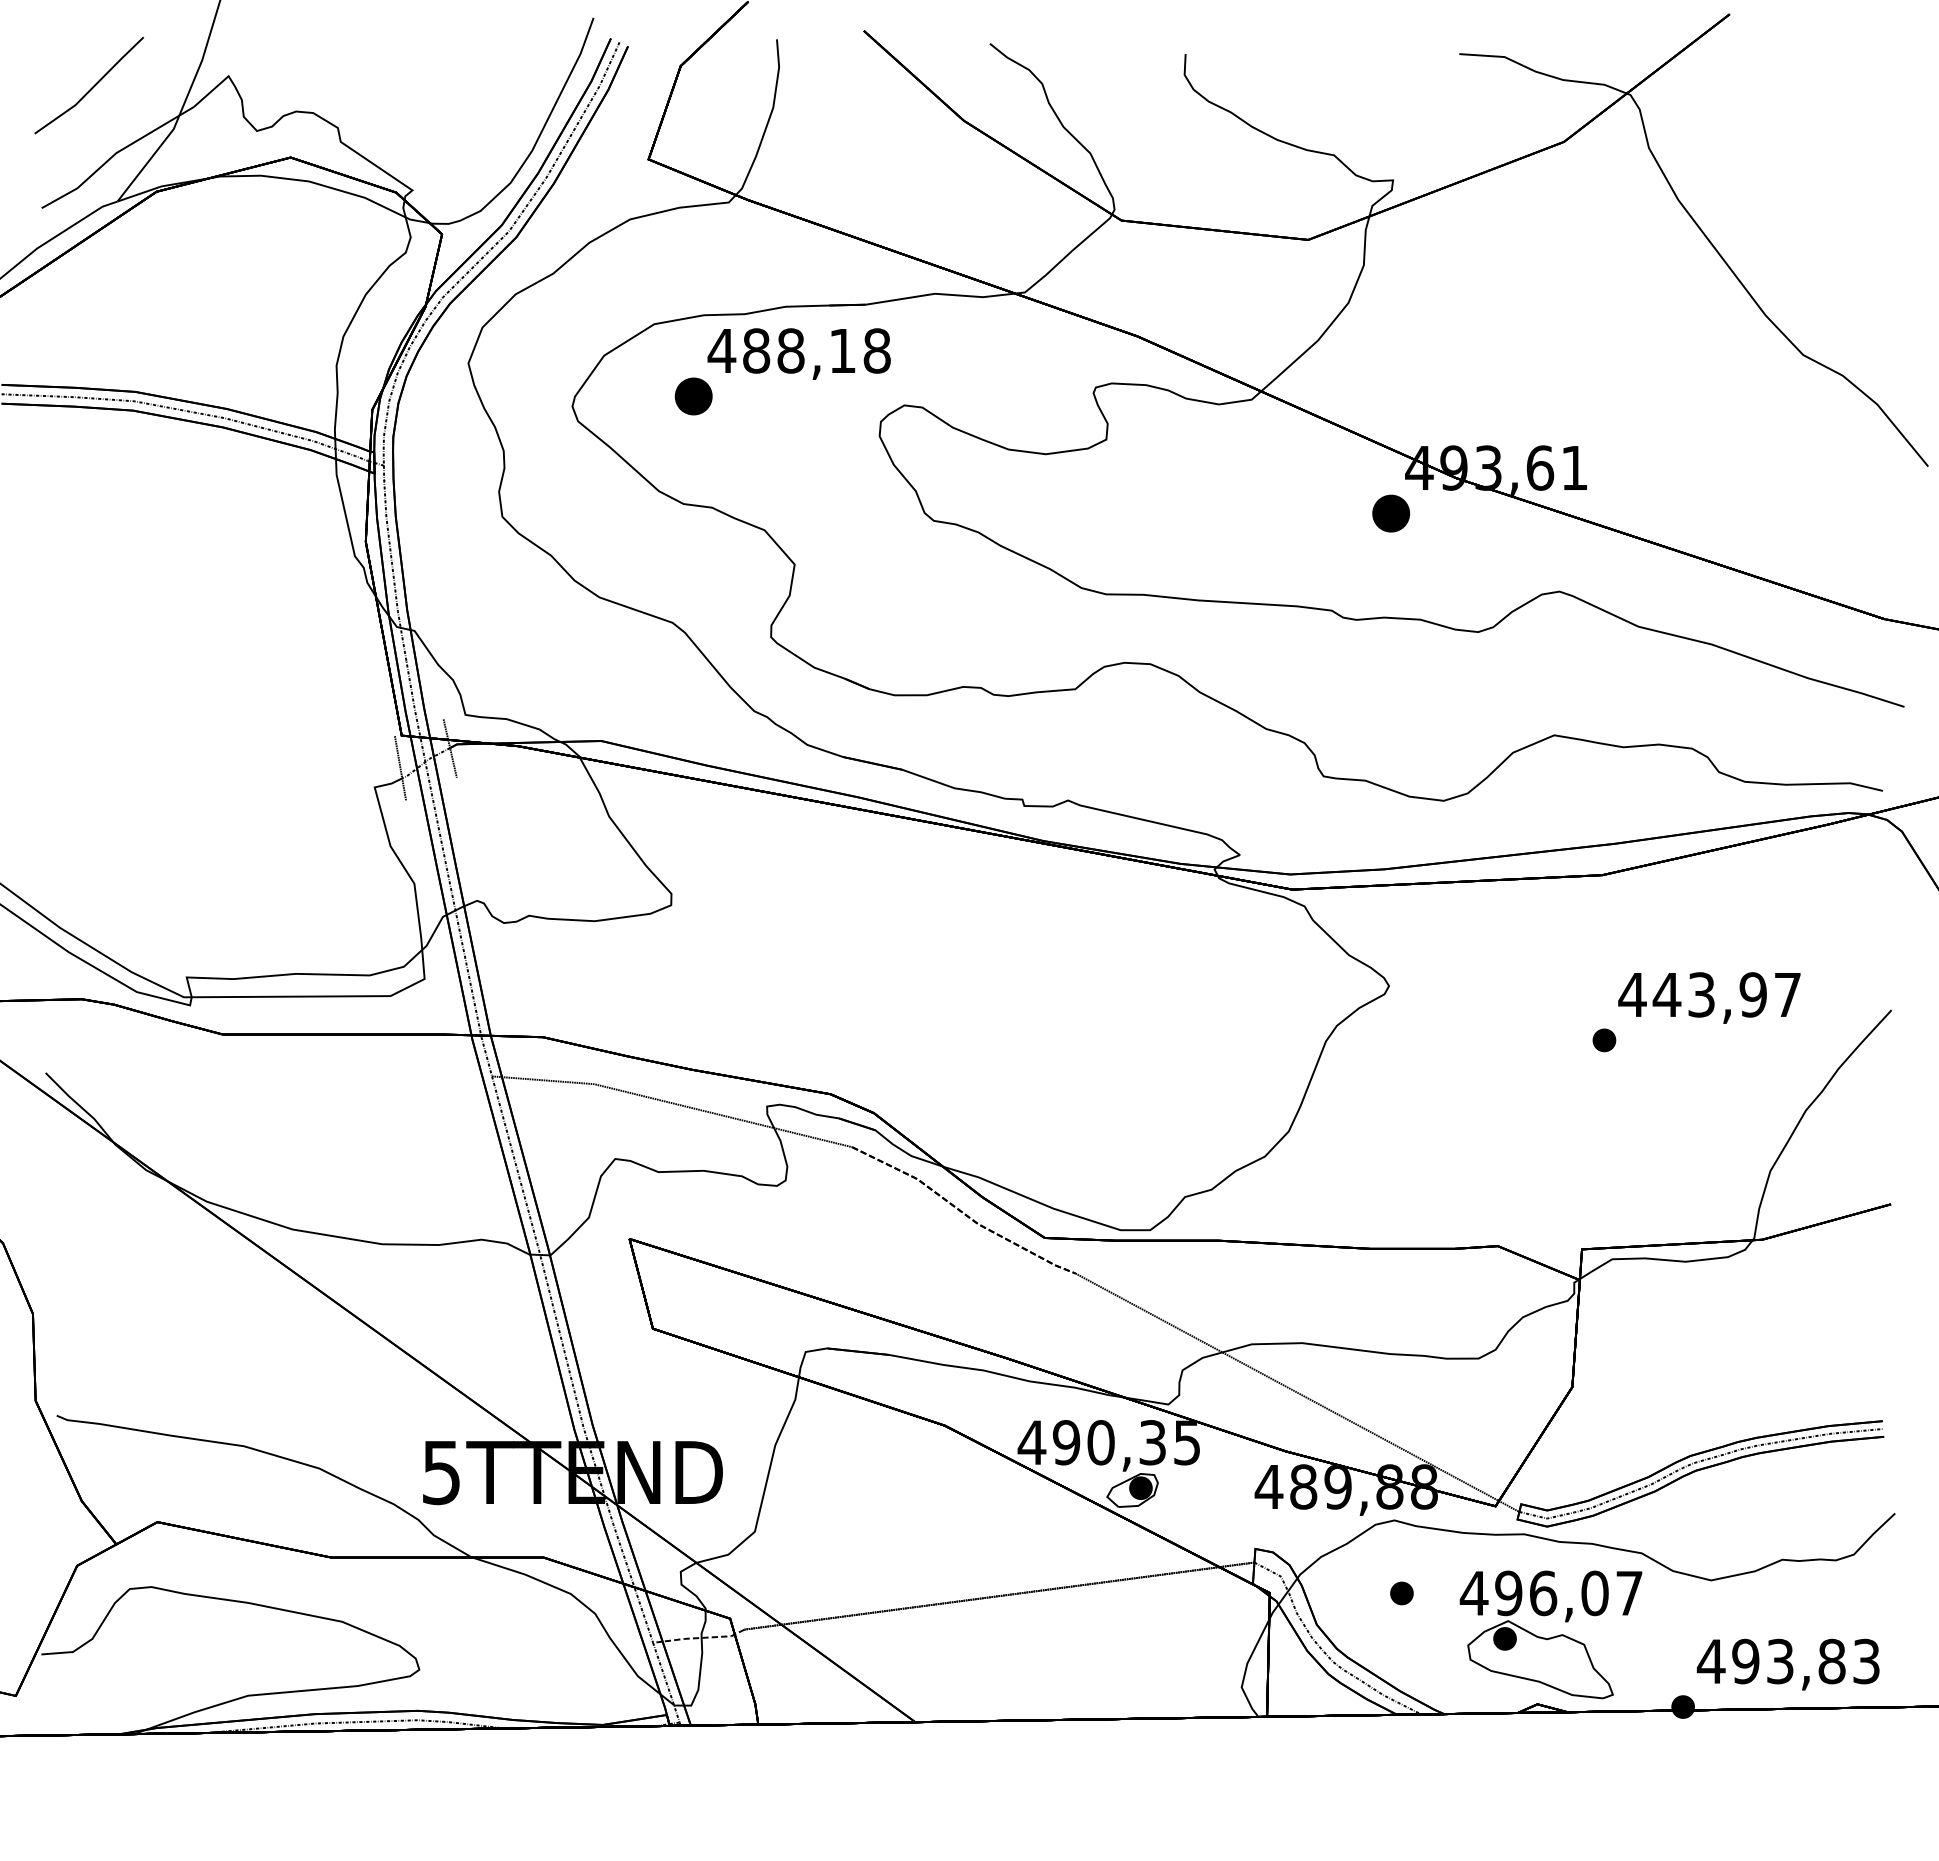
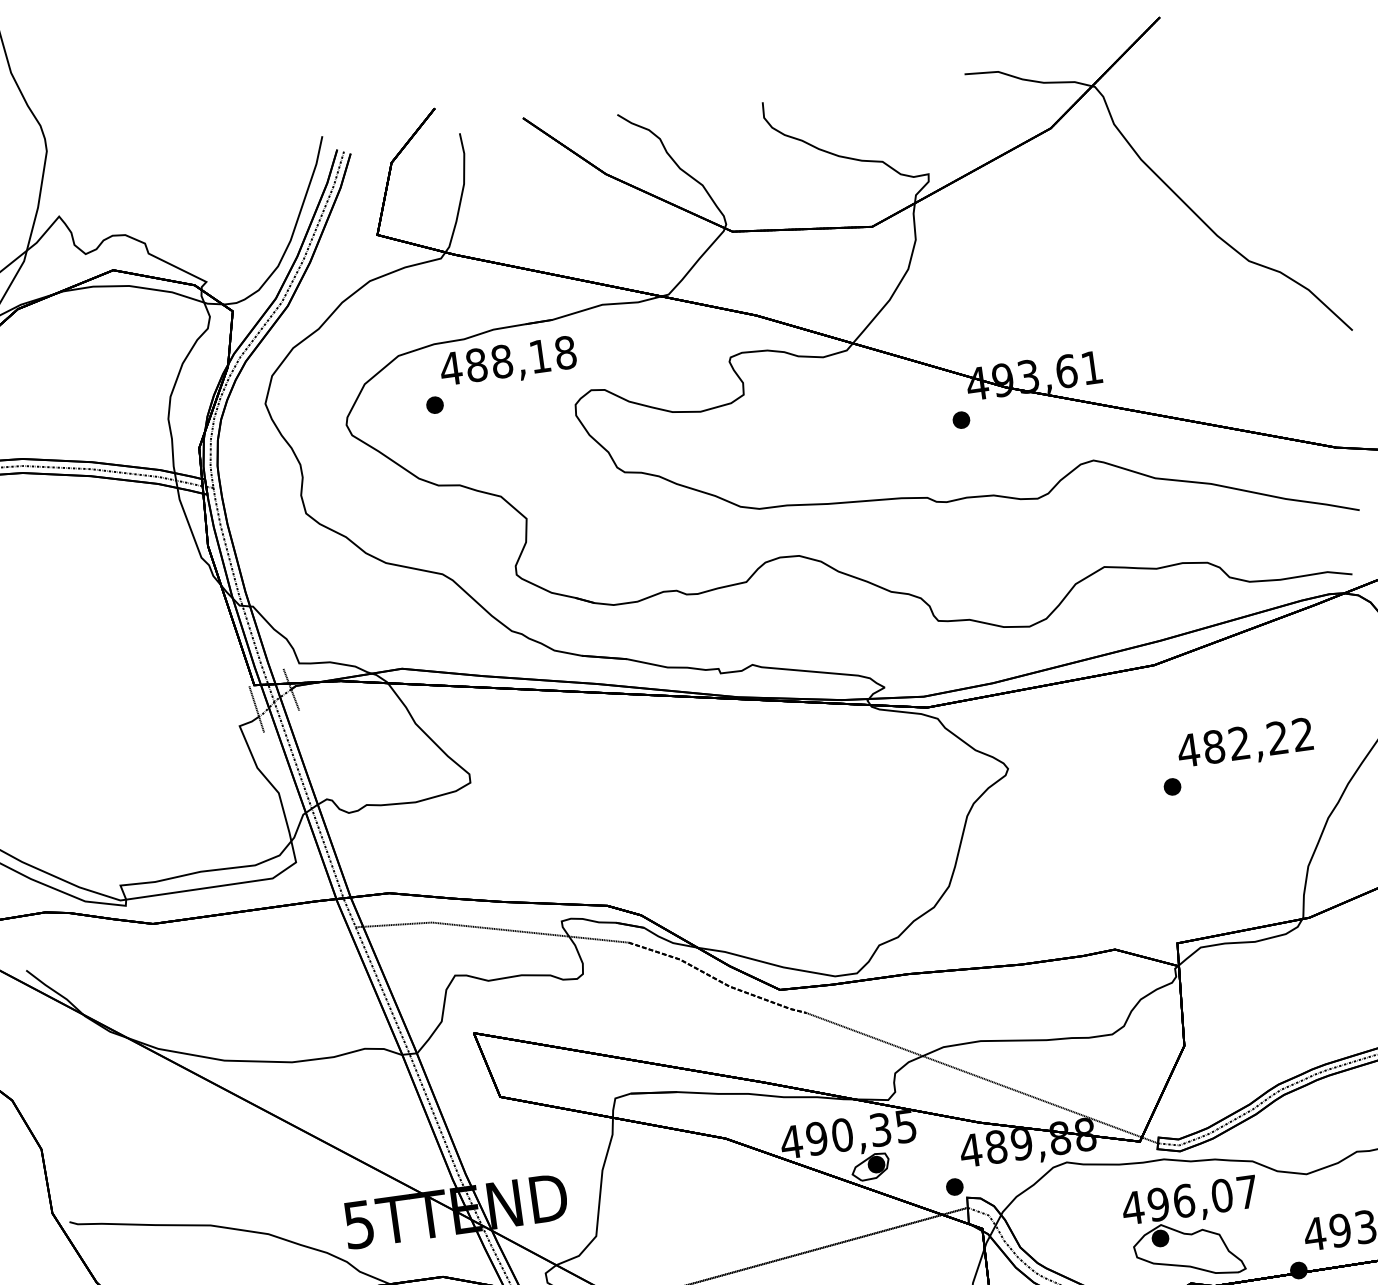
part: (693, 396) -> (434, 405), size x0.62
part: (1391, 513) -> (961, 420), size x0.62
text: (1726, 994) -> (1257, 740), 443,97 -> 482,22
part: (1401, 1593) -> (954, 1187), moved

